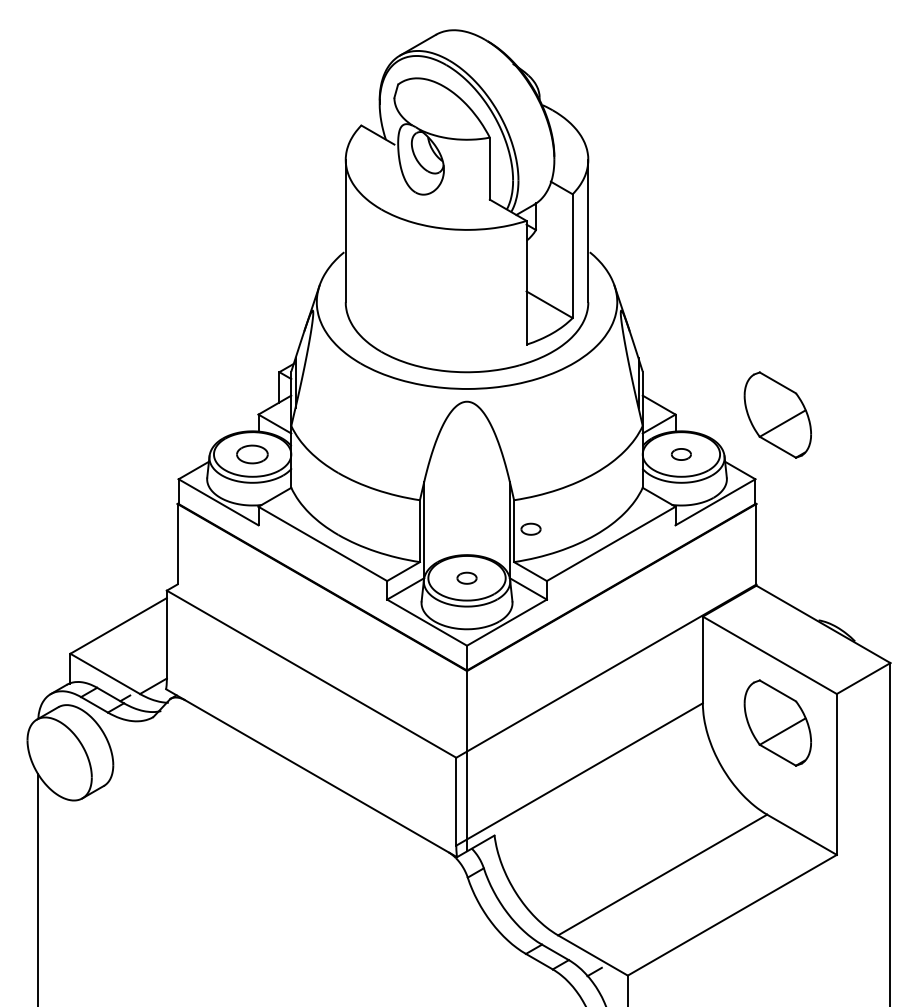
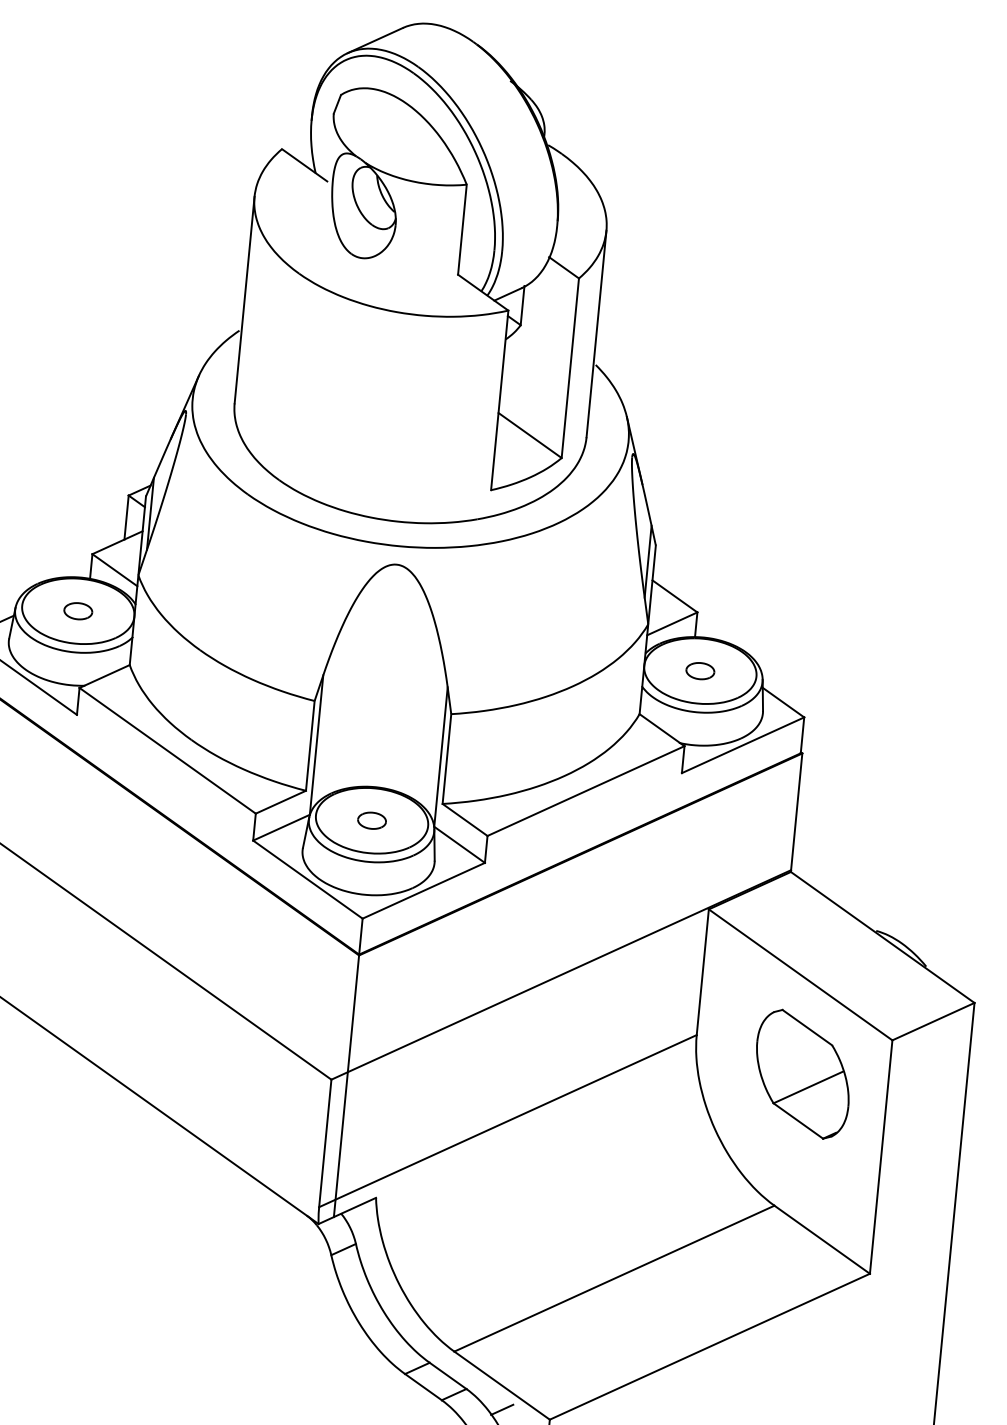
part: (777, 414) -> (845, 626), removed
part: (252, 454) -> (78, 611), size x0.62
part: (530, 528) -> (471, 757), removed

